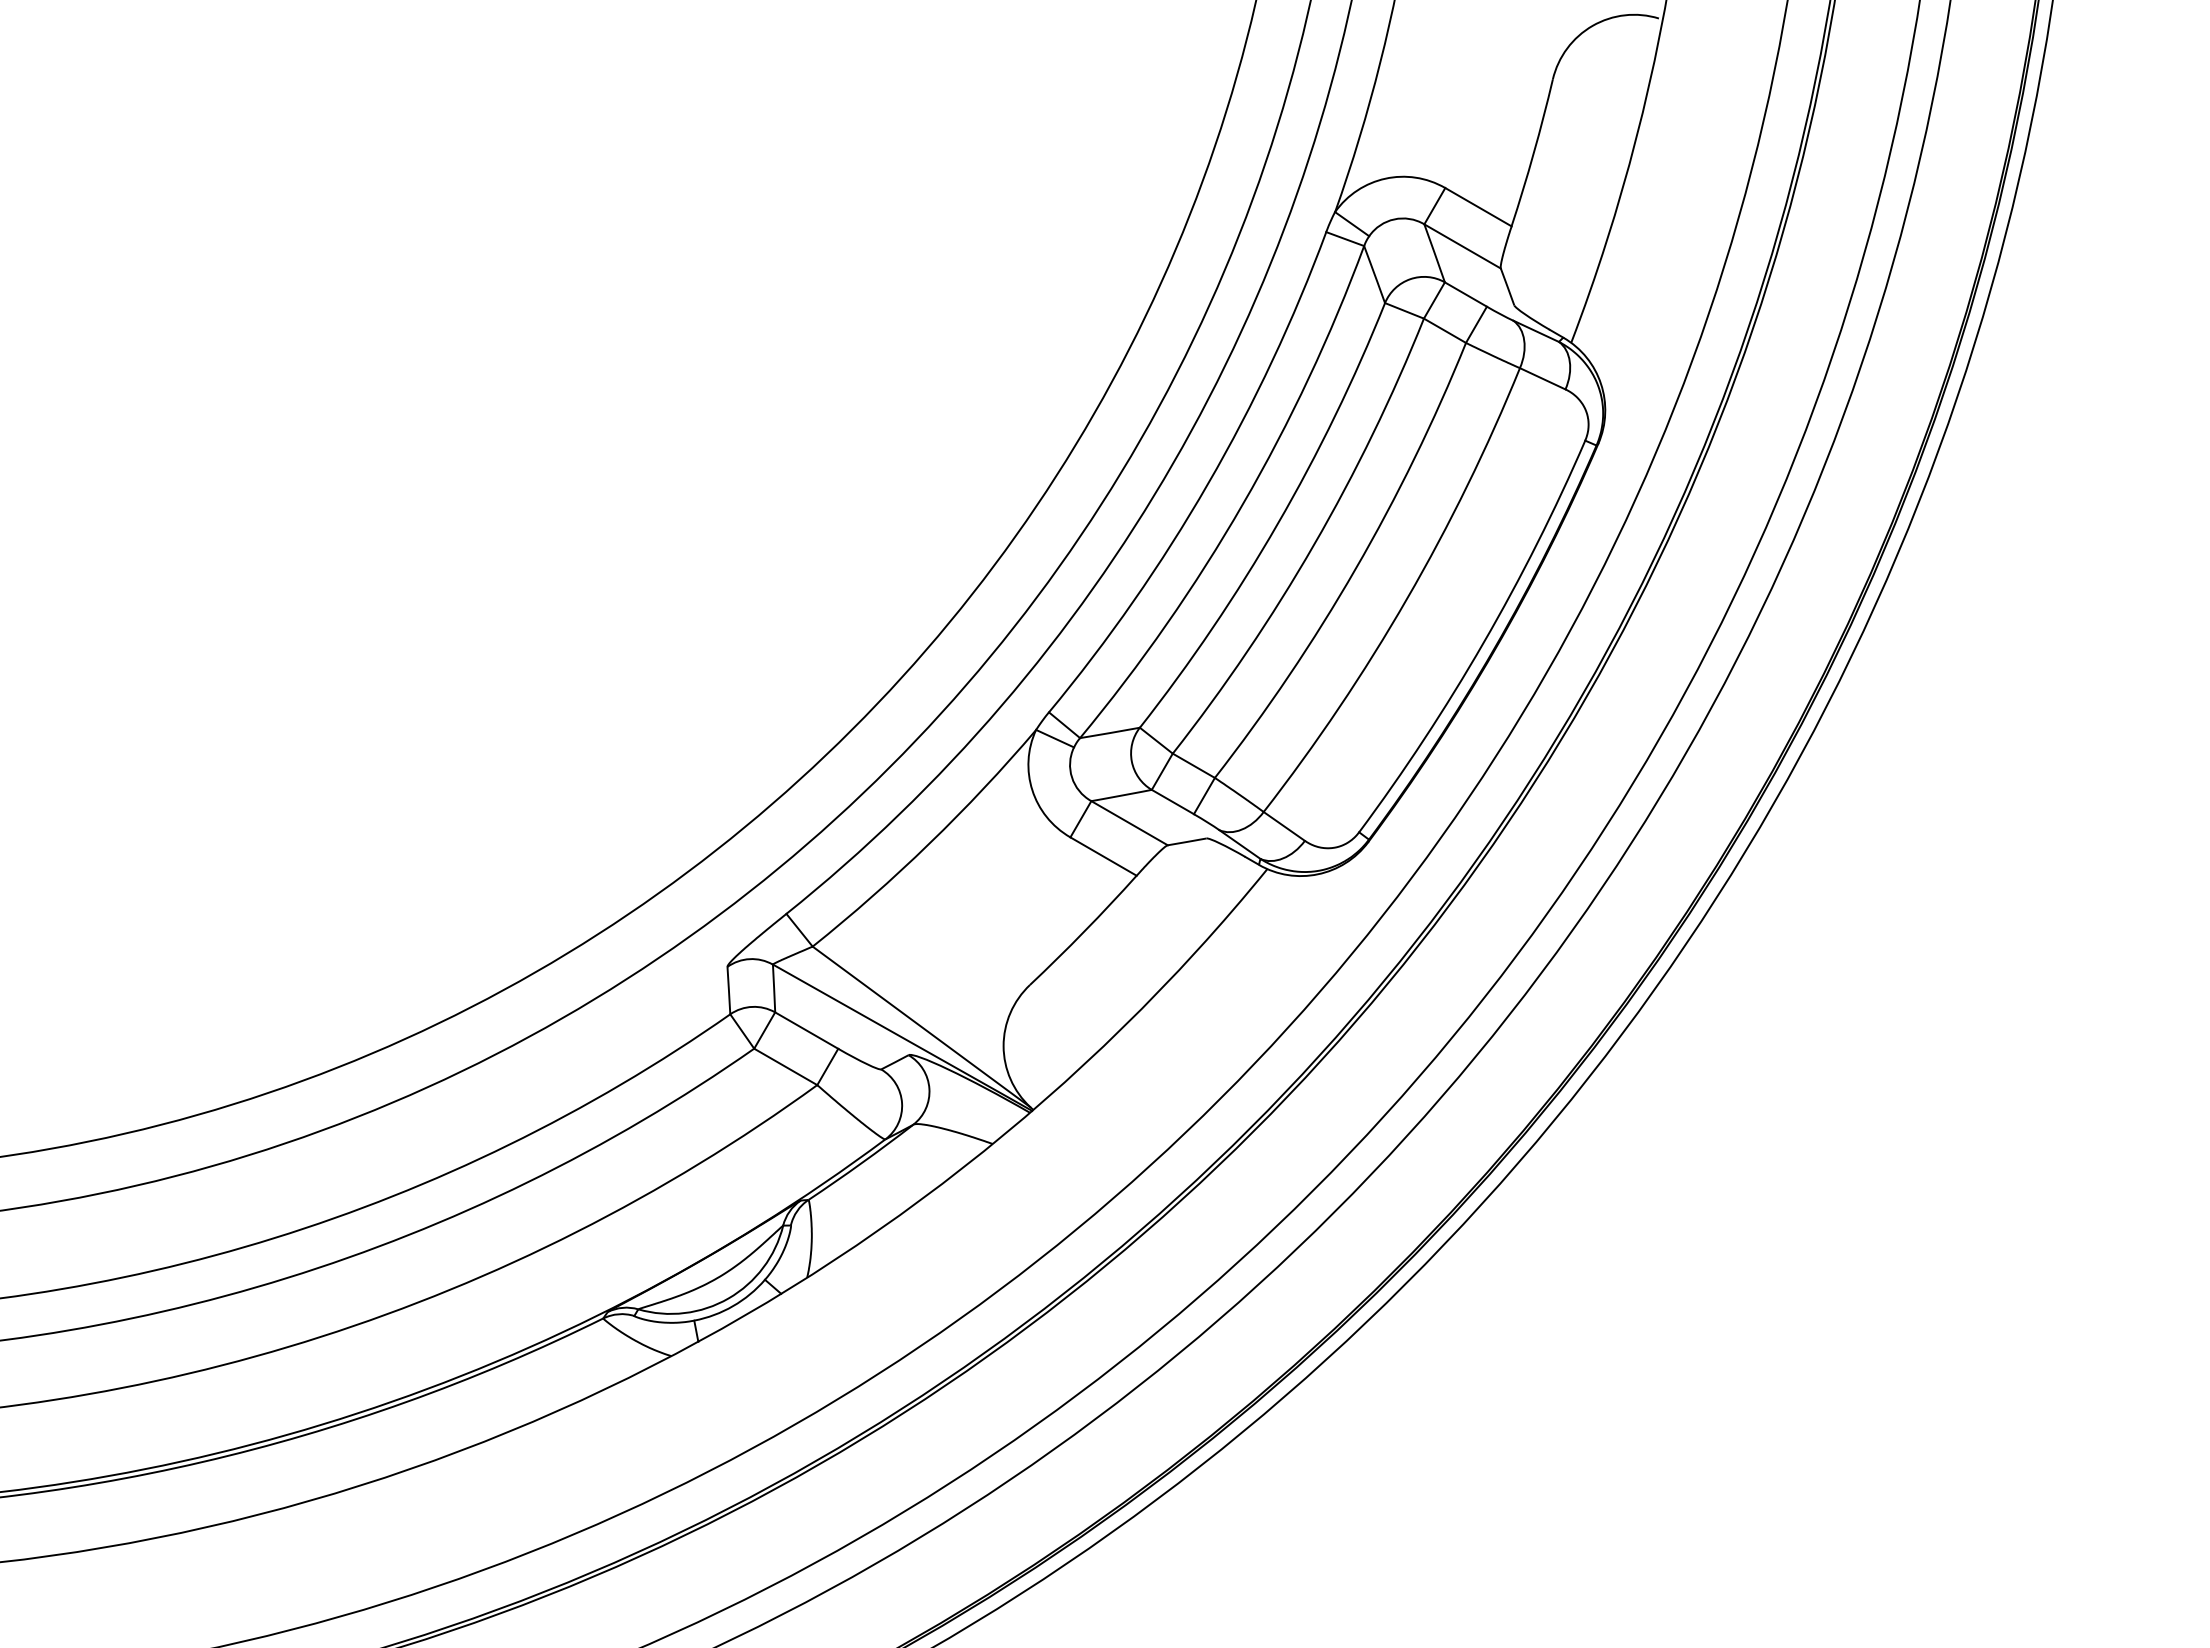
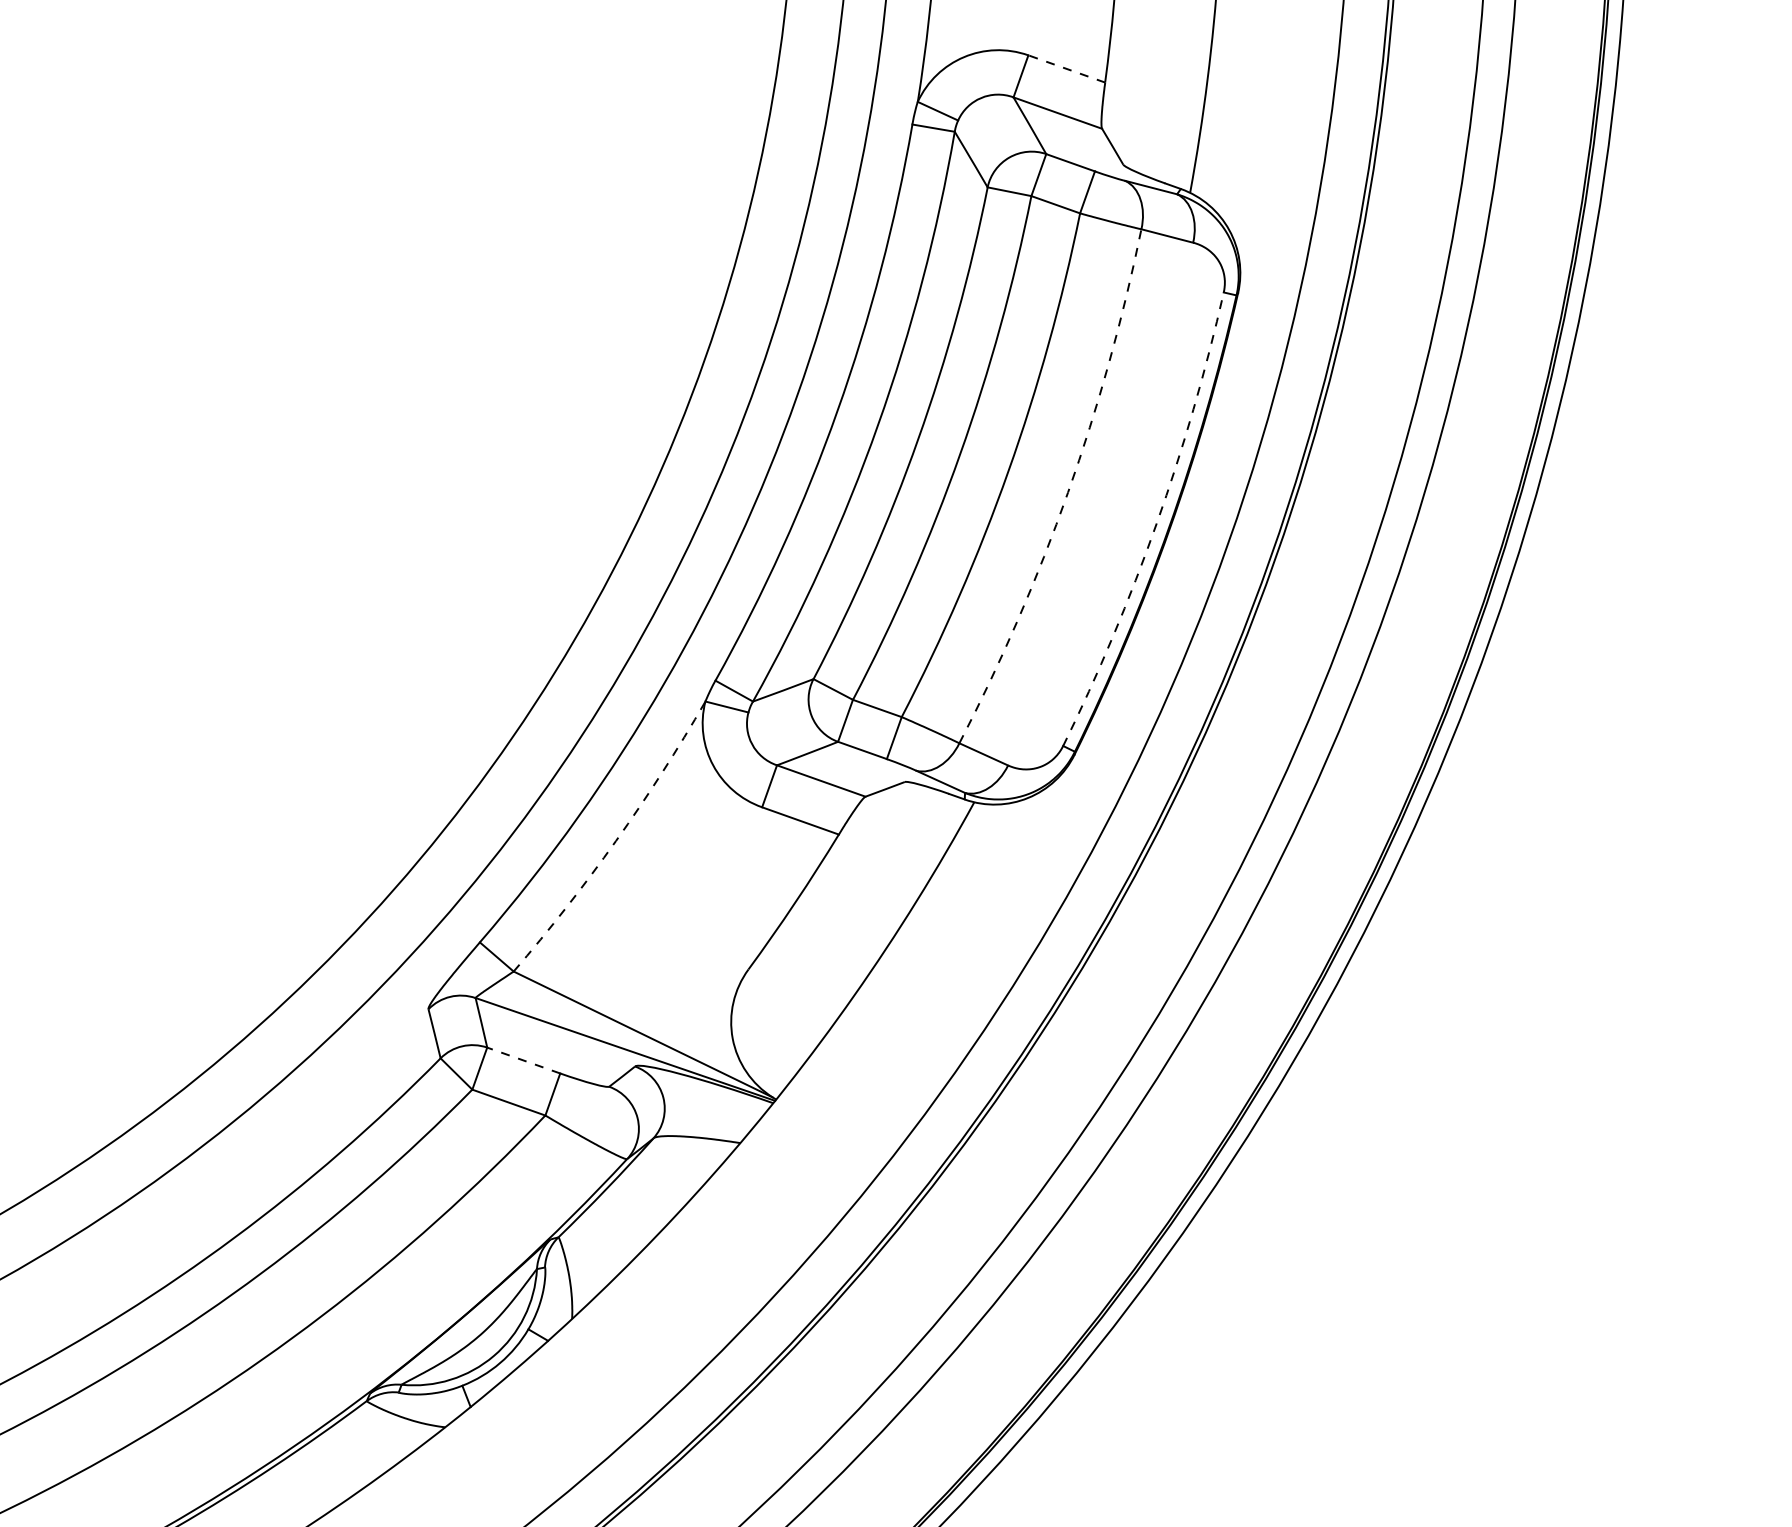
line: (1478, 206) -> (1066, 68), solid -> dashed
arc: (1407, 598) -> (1068, 492), solid -> dashed
arc: (1483, 643) -> (1156, 524), solid -> dashed
arc: (929, 843) -> (615, 841), solid -> dashed
line: (806, 1030) -> (523, 1060), solid -> dashed

